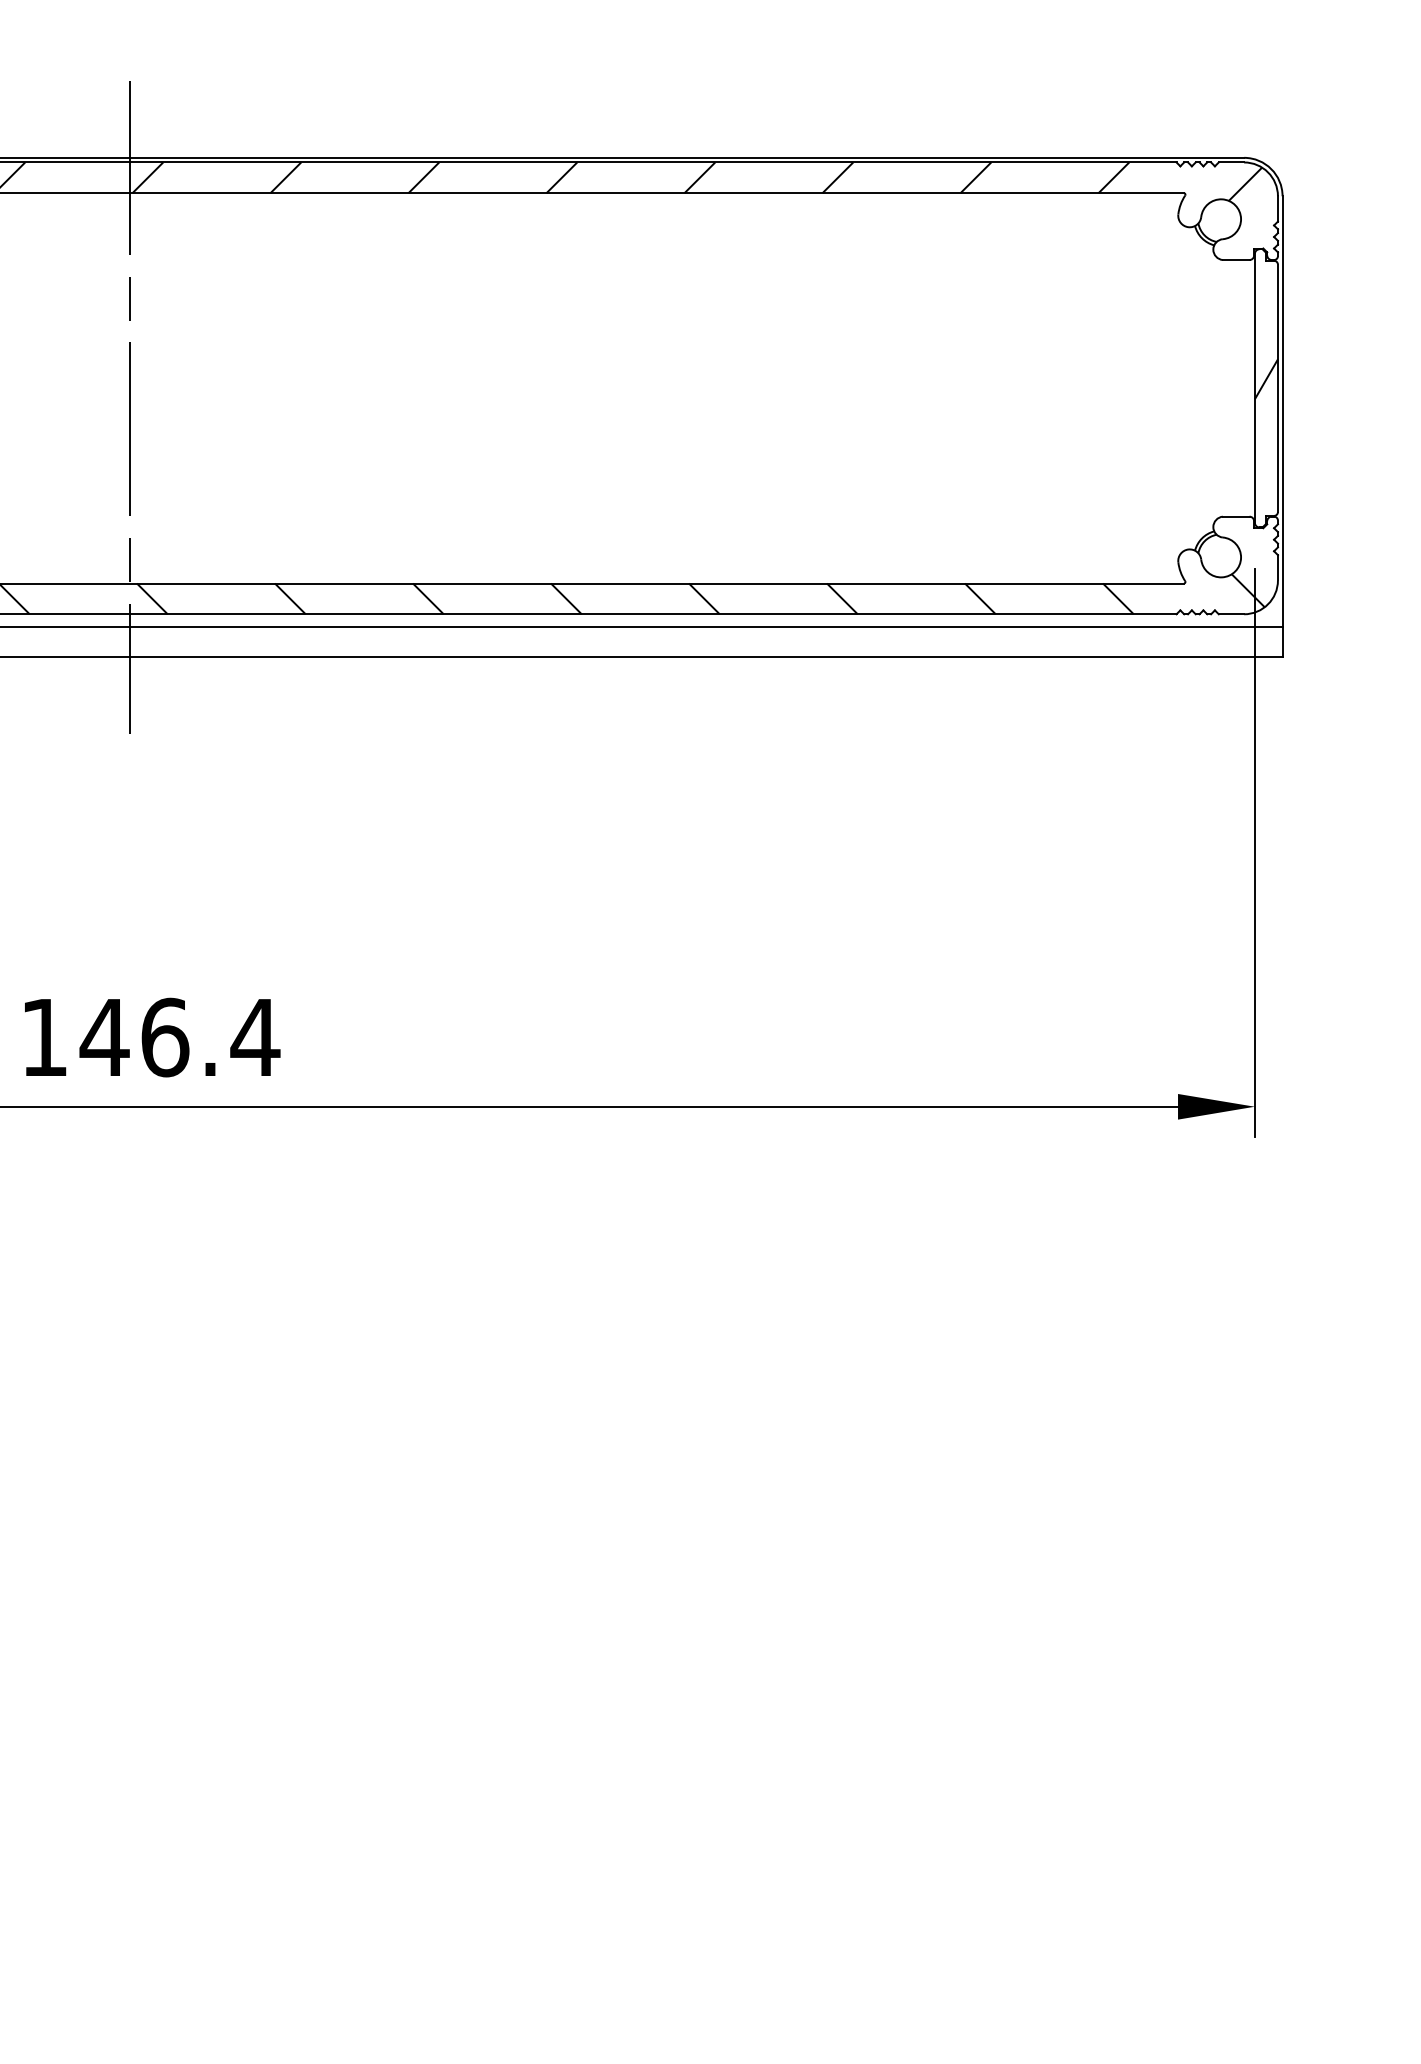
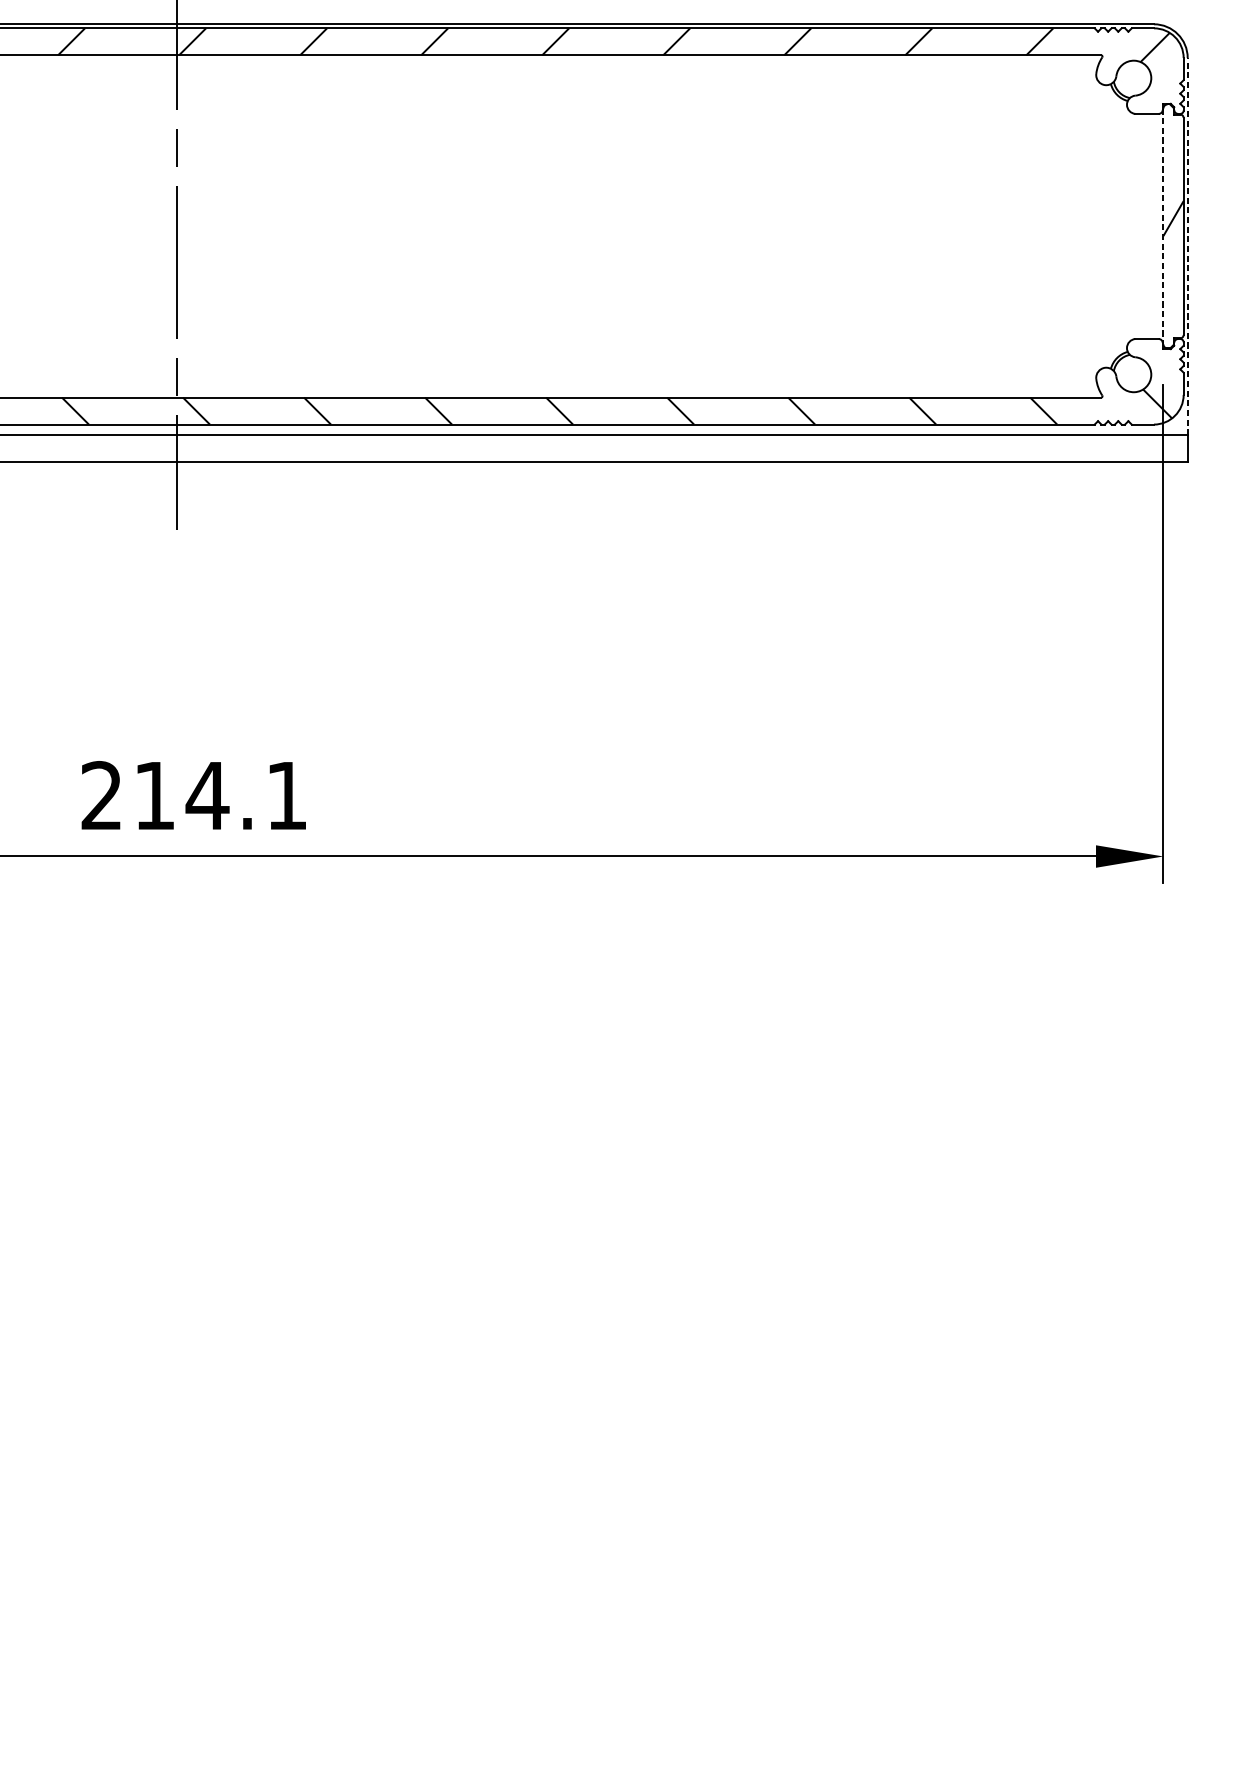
line: (1254, 388) -> (1163, 226), solid -> dashed
line: (1282, 410) -> (1187, 245), solid -> dashed
text: (150, 1037) -> (194, 795), 146.4 -> 214.1

